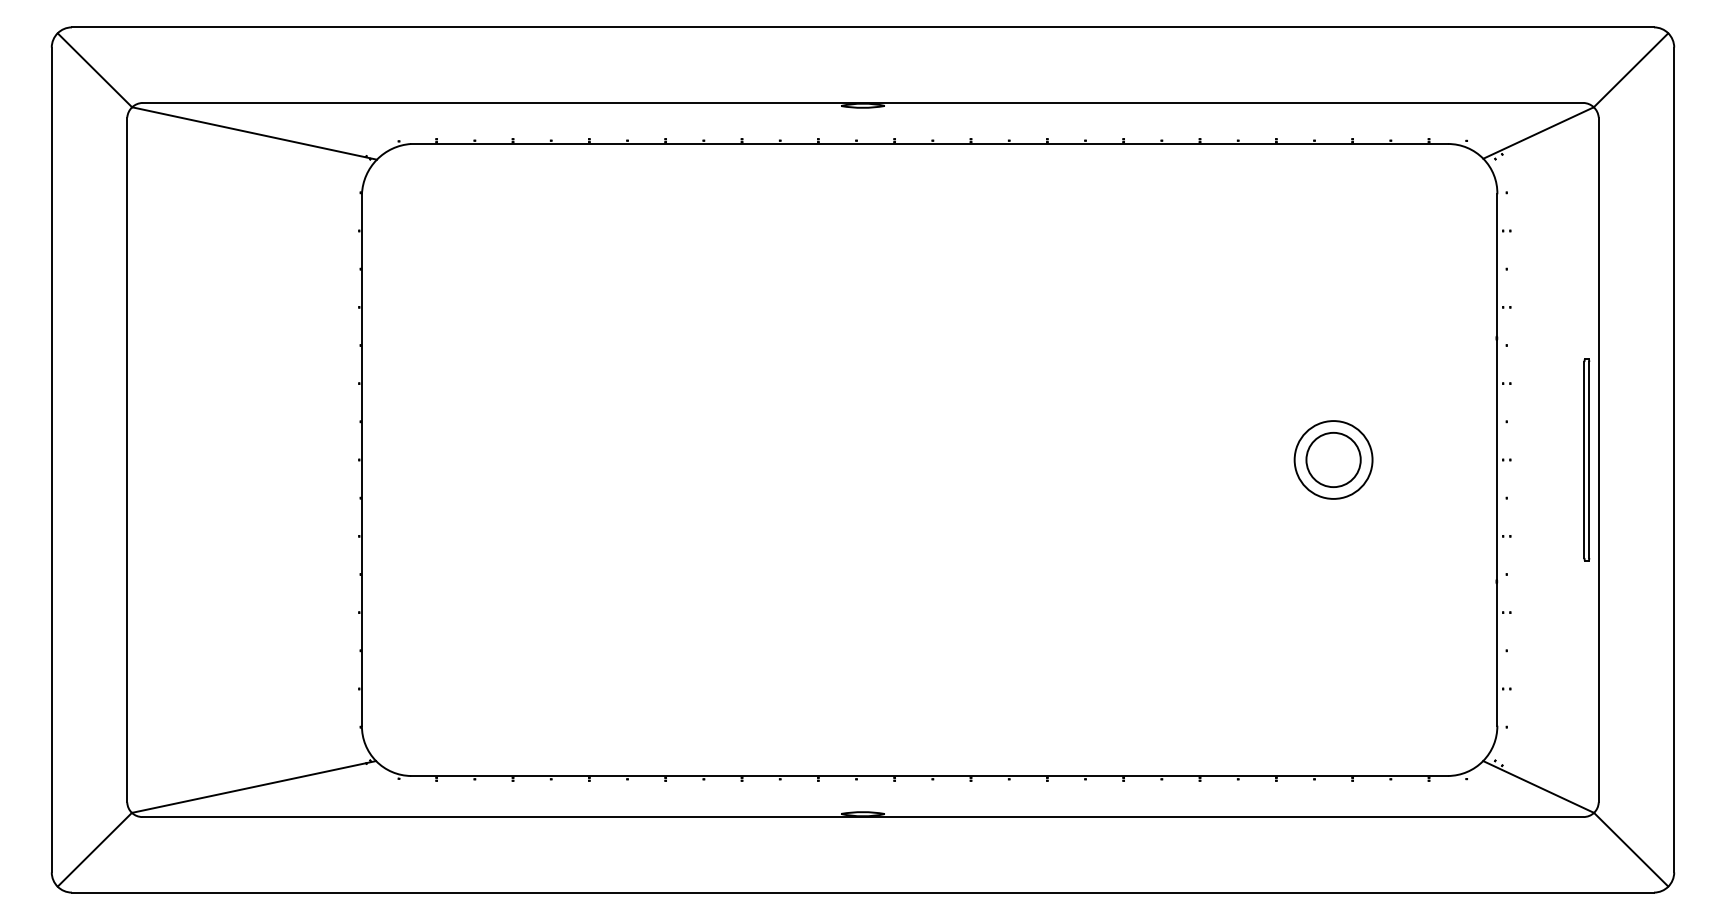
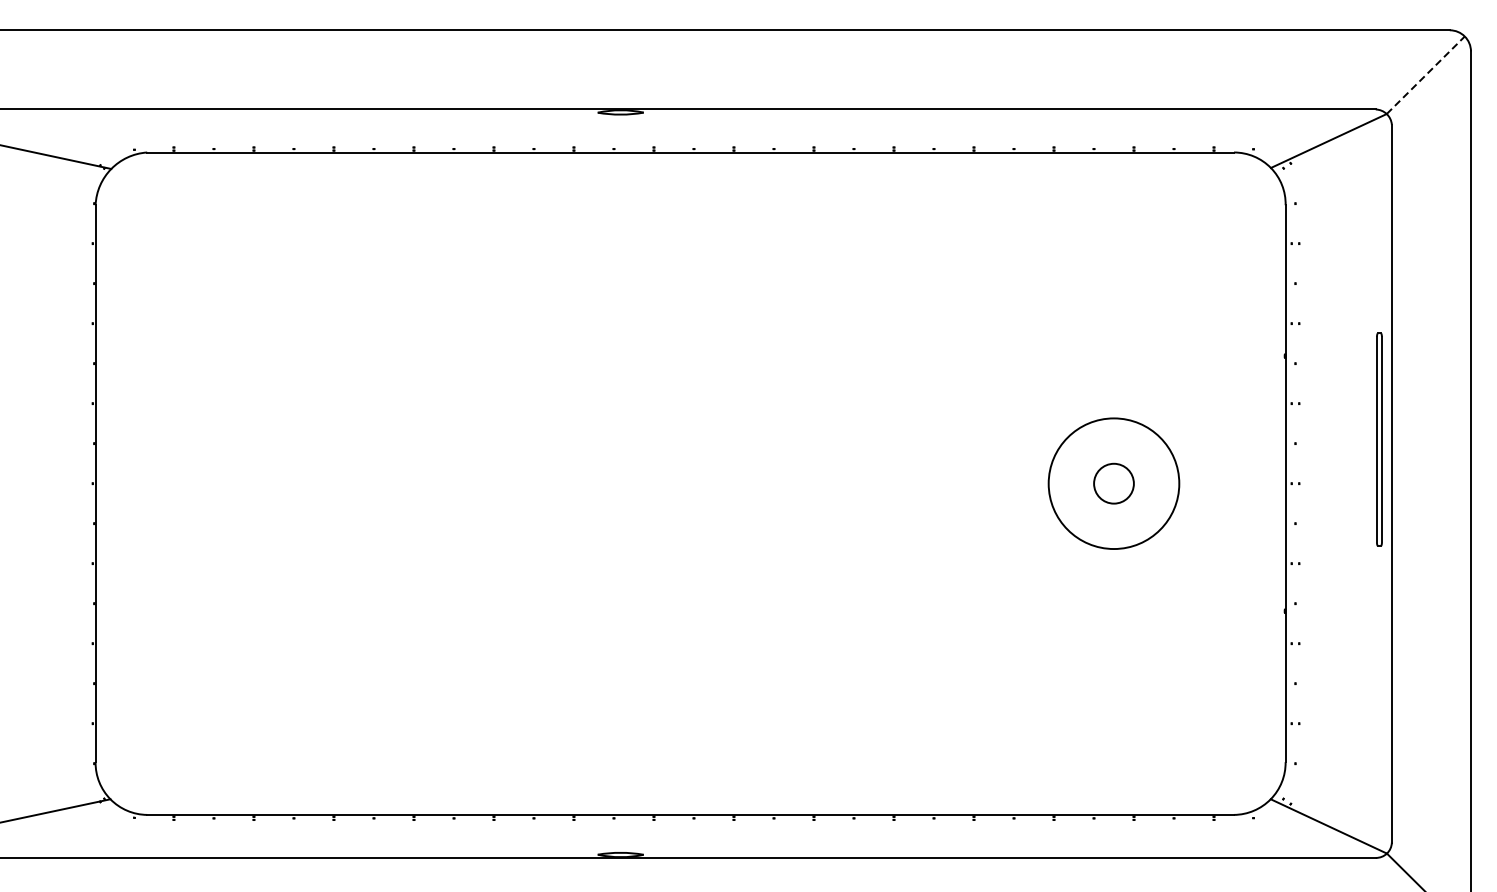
line: (1631, 69) -> (1426, 74), solid -> dashed
circle: (1333, 459) -> (1113, 483), size x0.7
circle: (1333, 459) -> (1113, 483), size x1.6
part: (1586, 459) -> (1379, 439), moved

